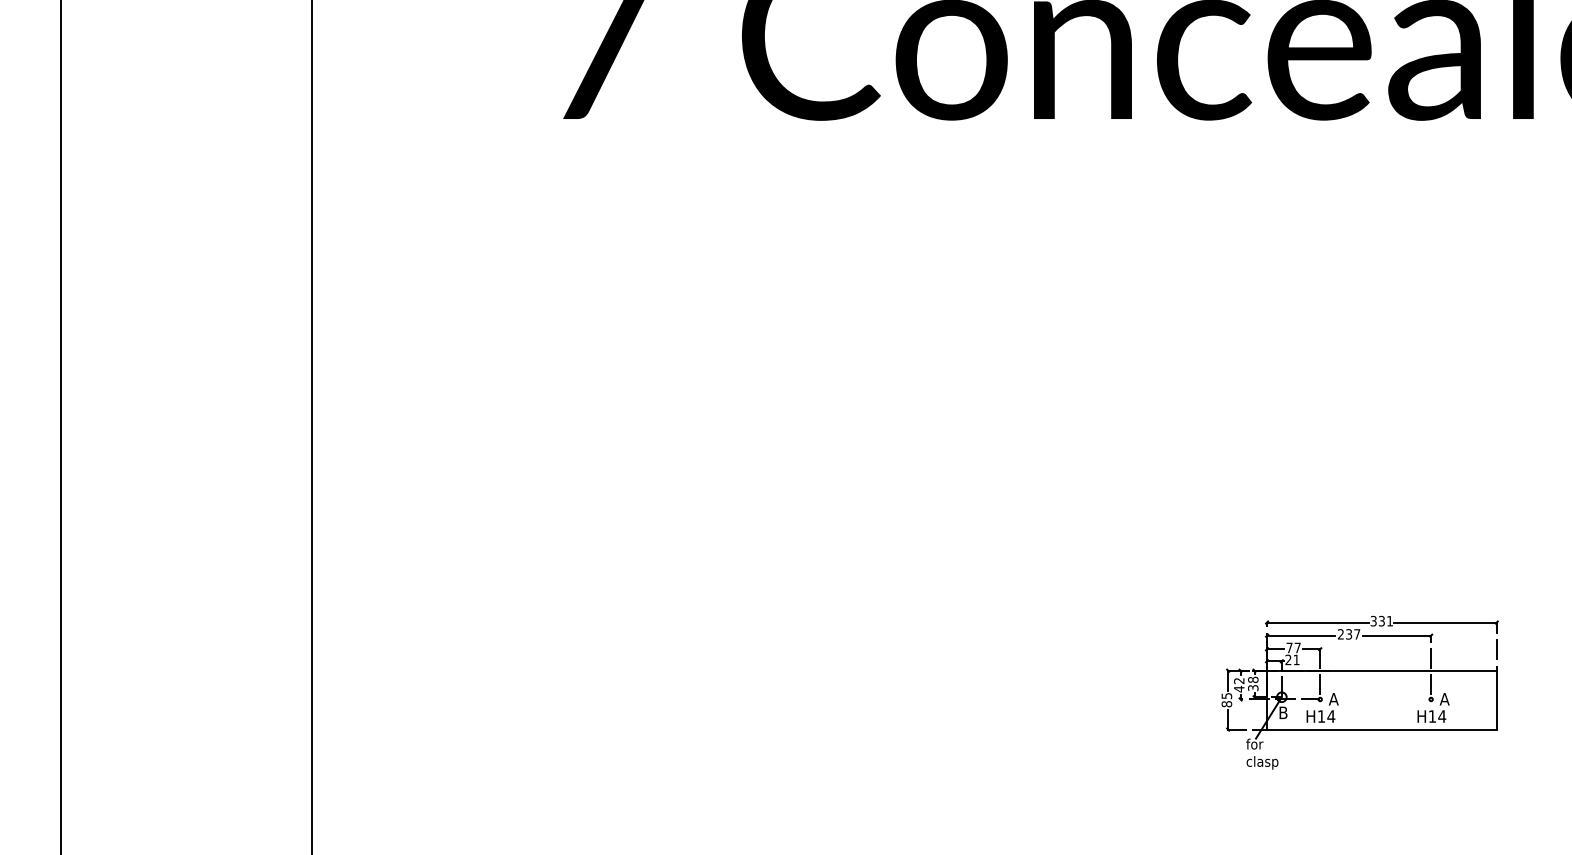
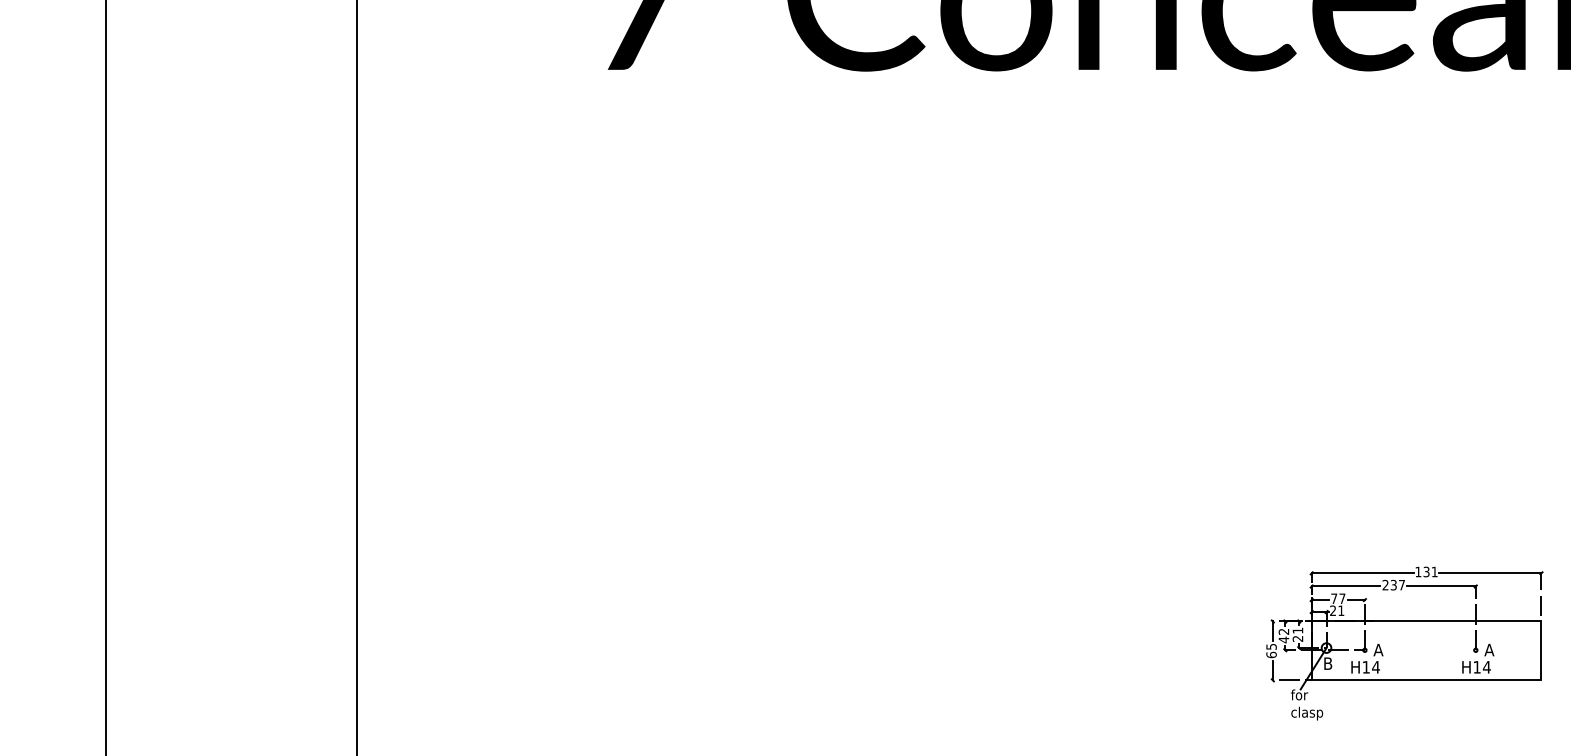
text: (1373, 620) -> (1418, 571), 331 -> 131
text: (1253, 683) -> (1298, 634), 38 -> 21
text: (1226, 704) -> (1271, 655), 85 -> 65

